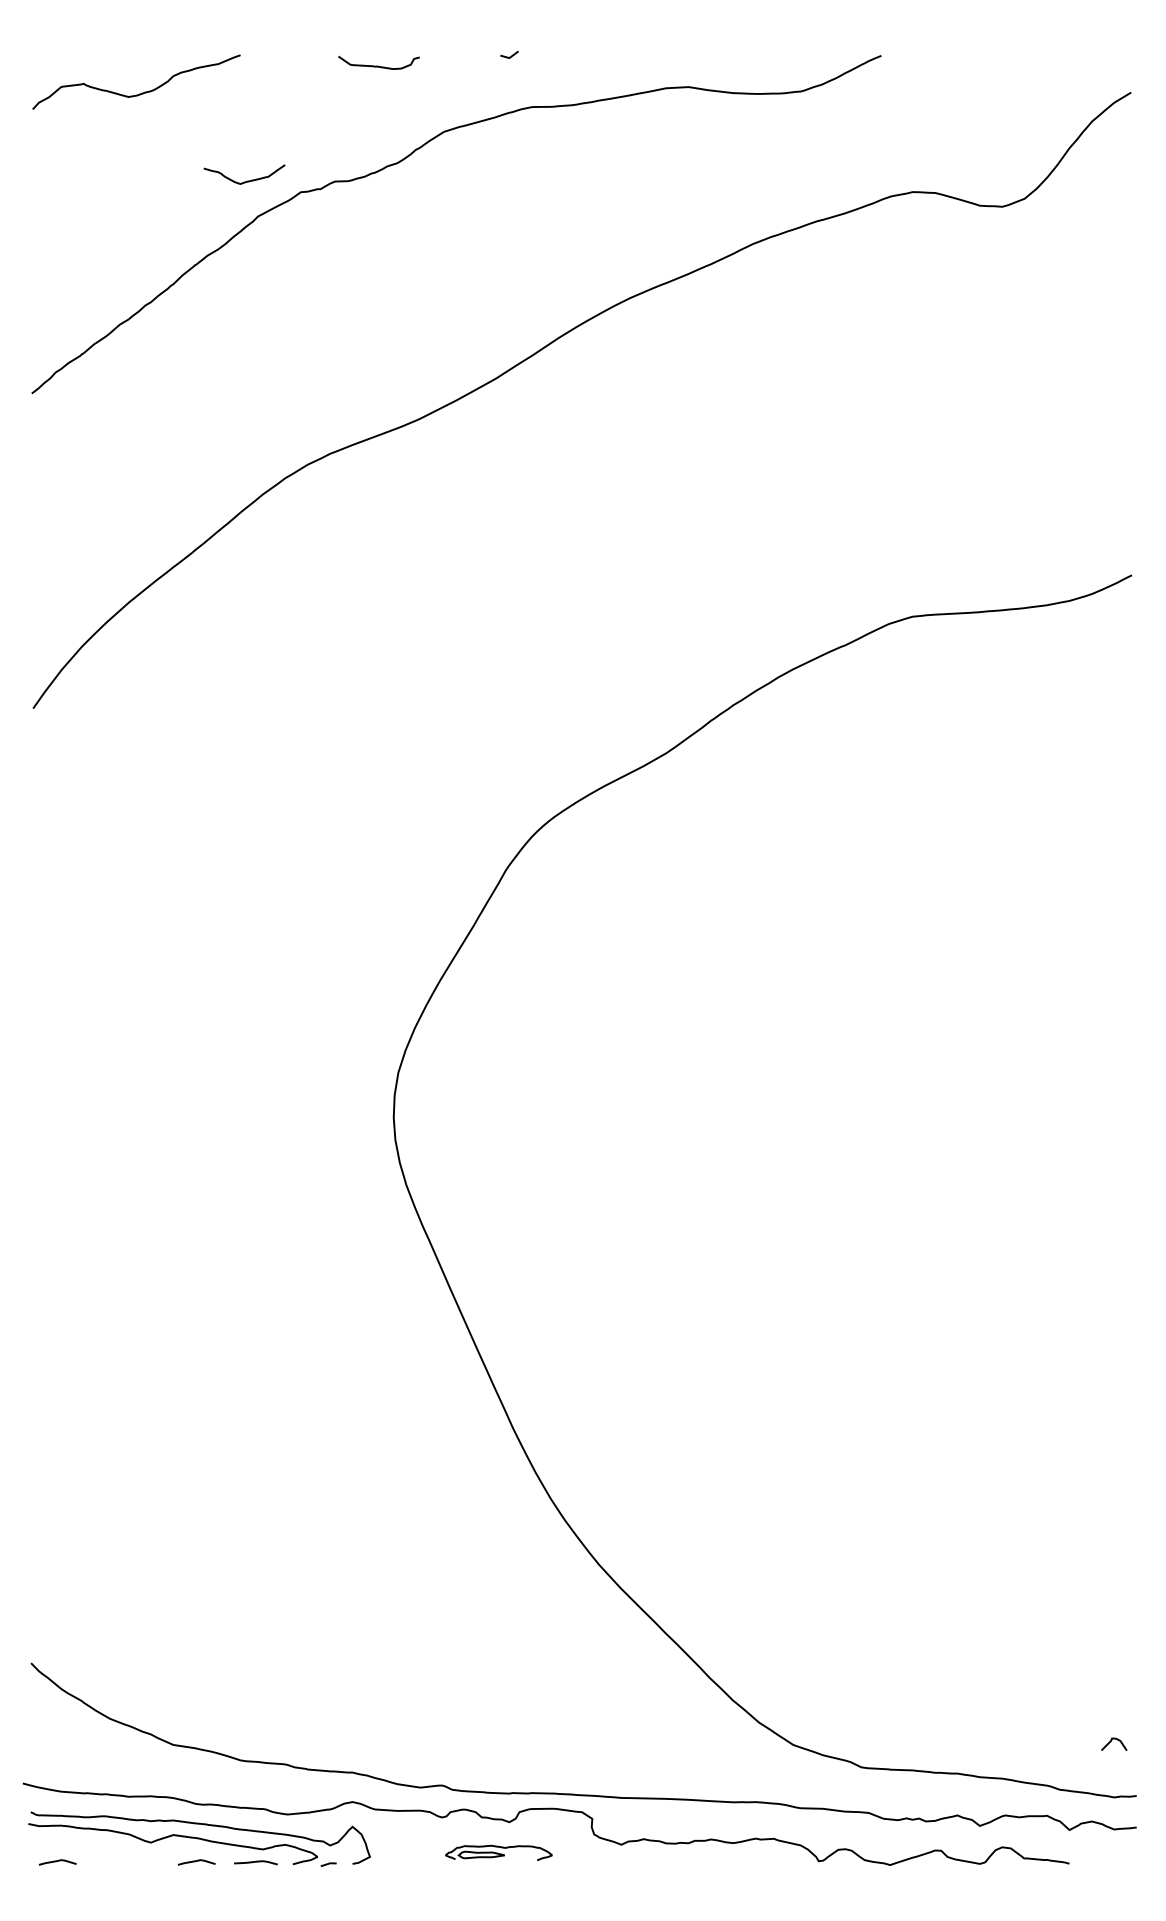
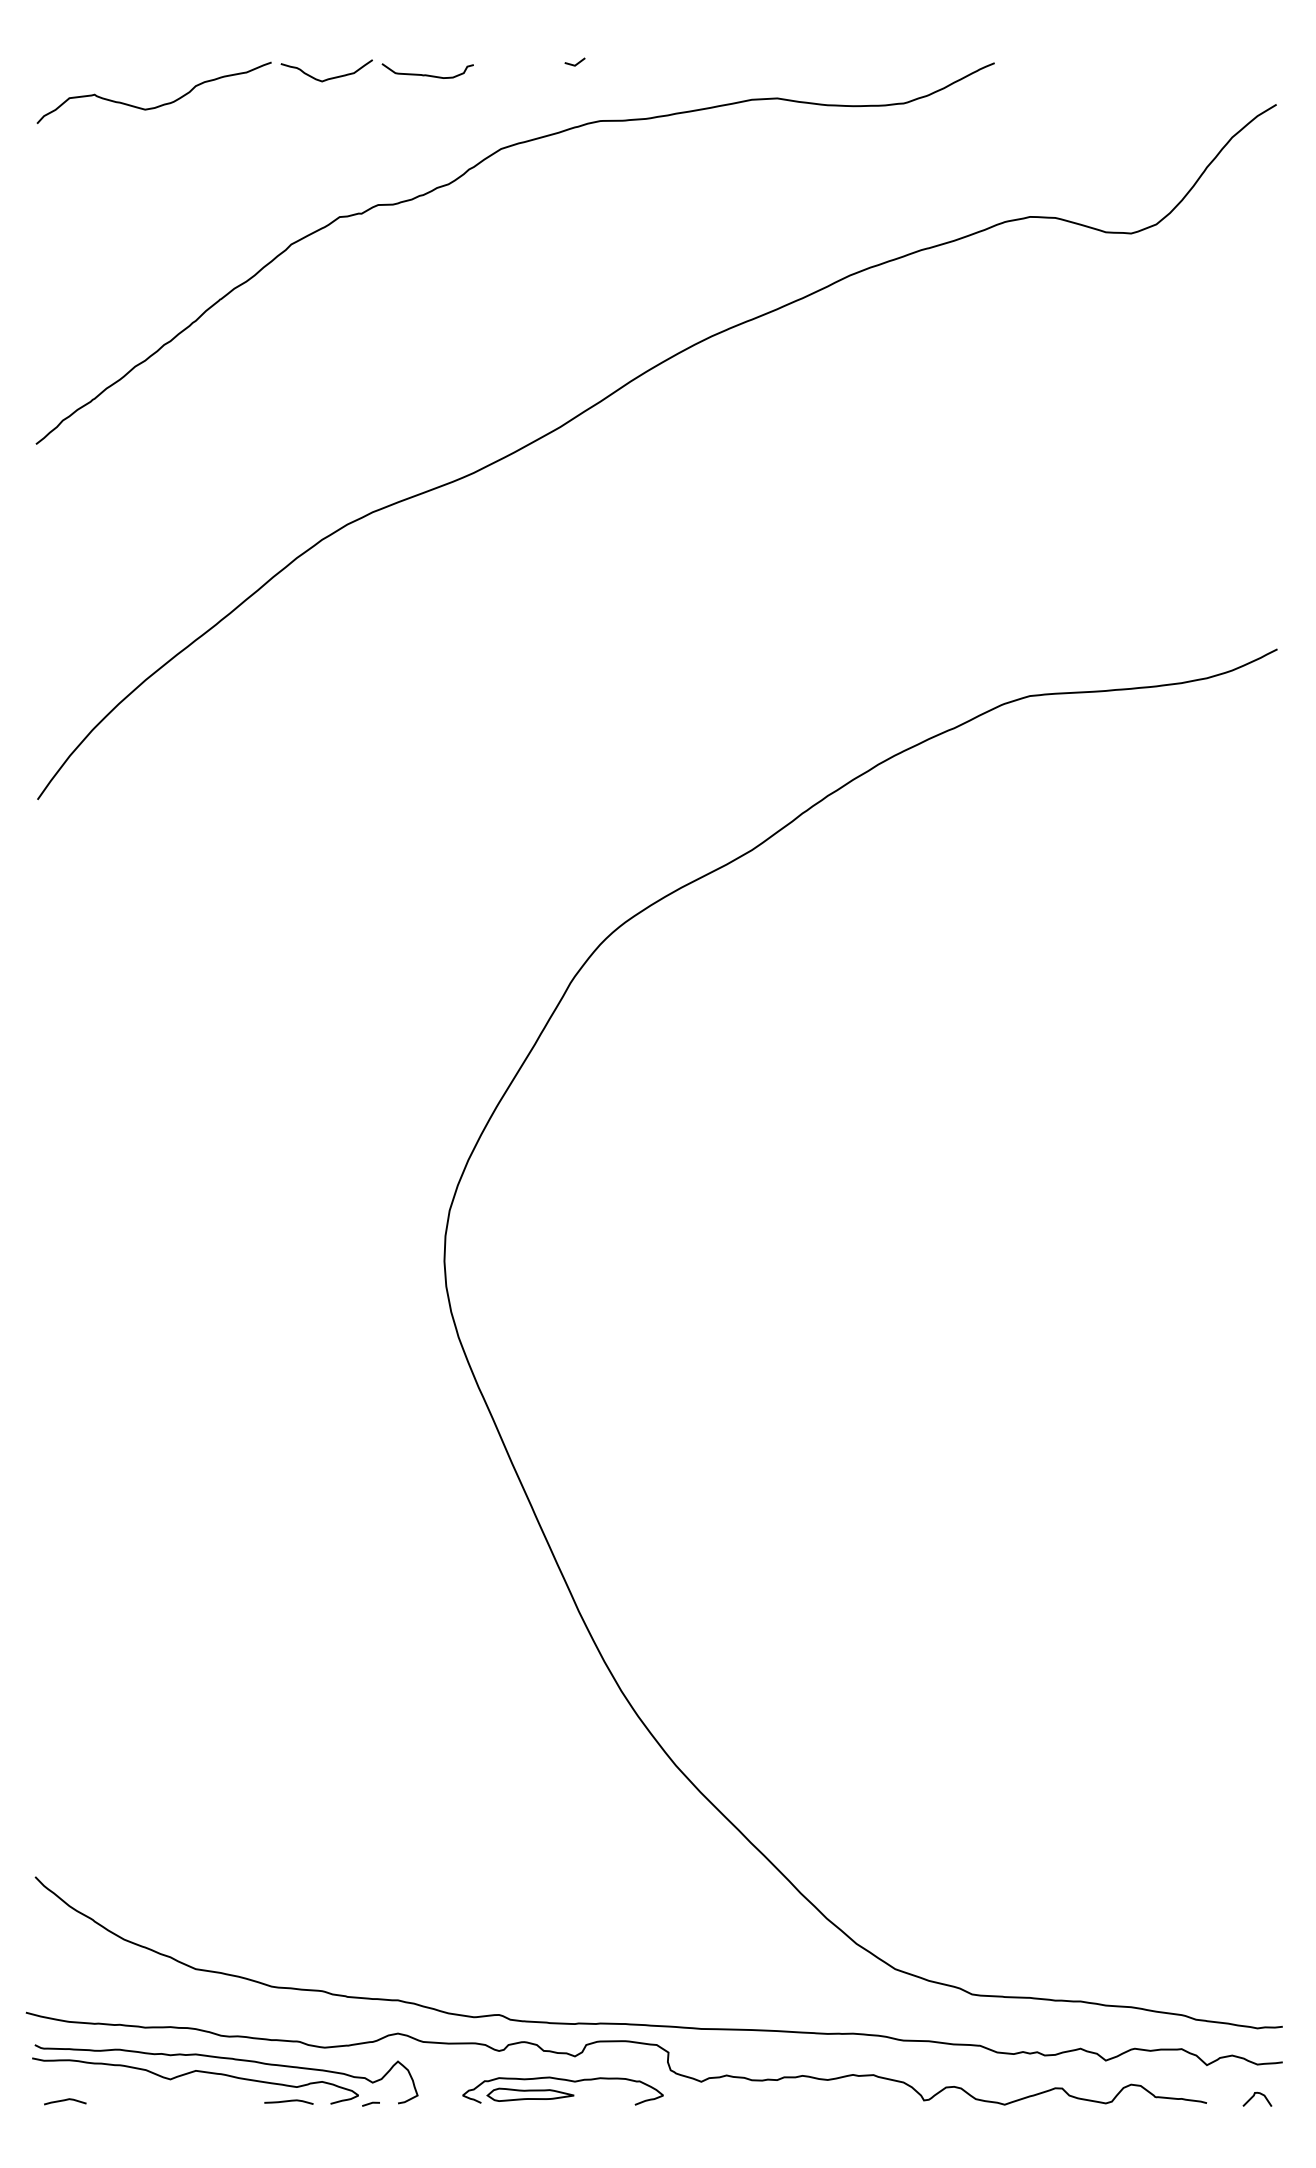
curve: (247, 180) -> (330, 77), moved
curve: (1112, 1740) -> (1255, 2095), moved
part: (498, 1852) -> (562, 2090), size x1.67
curve: (196, 1861) -> (221, 2100), removed

